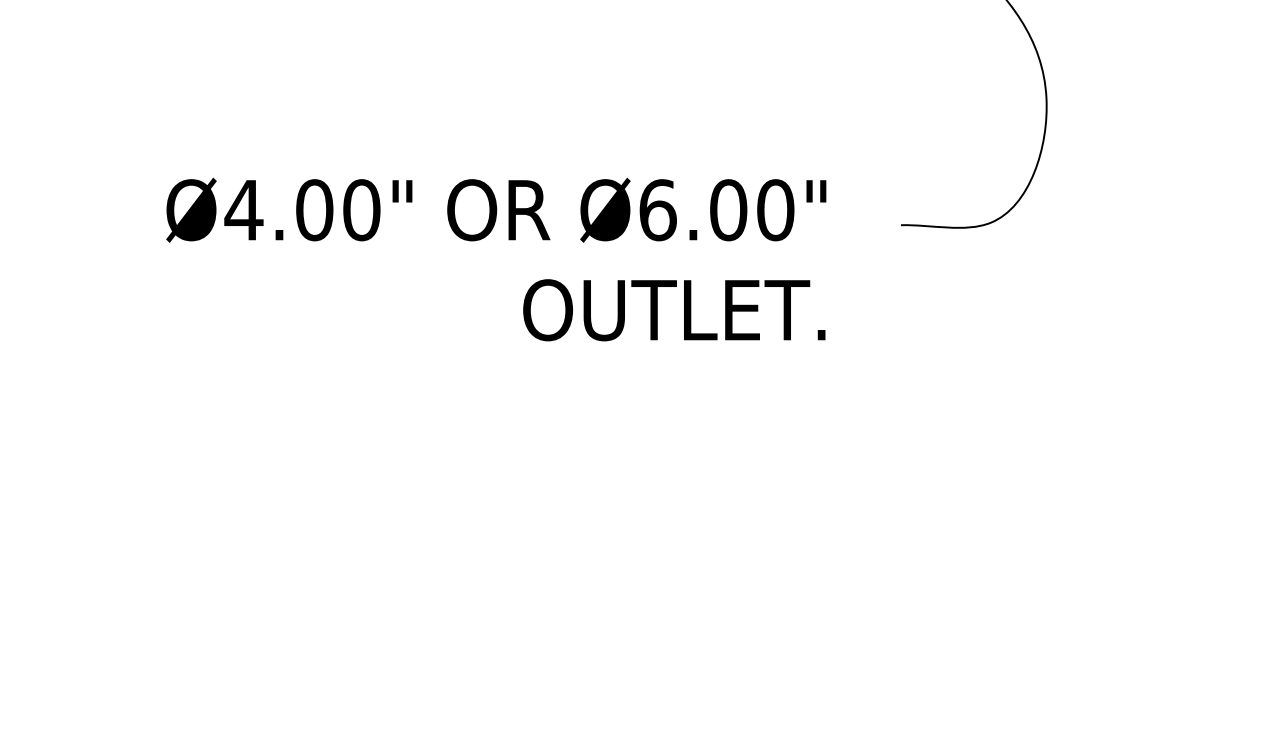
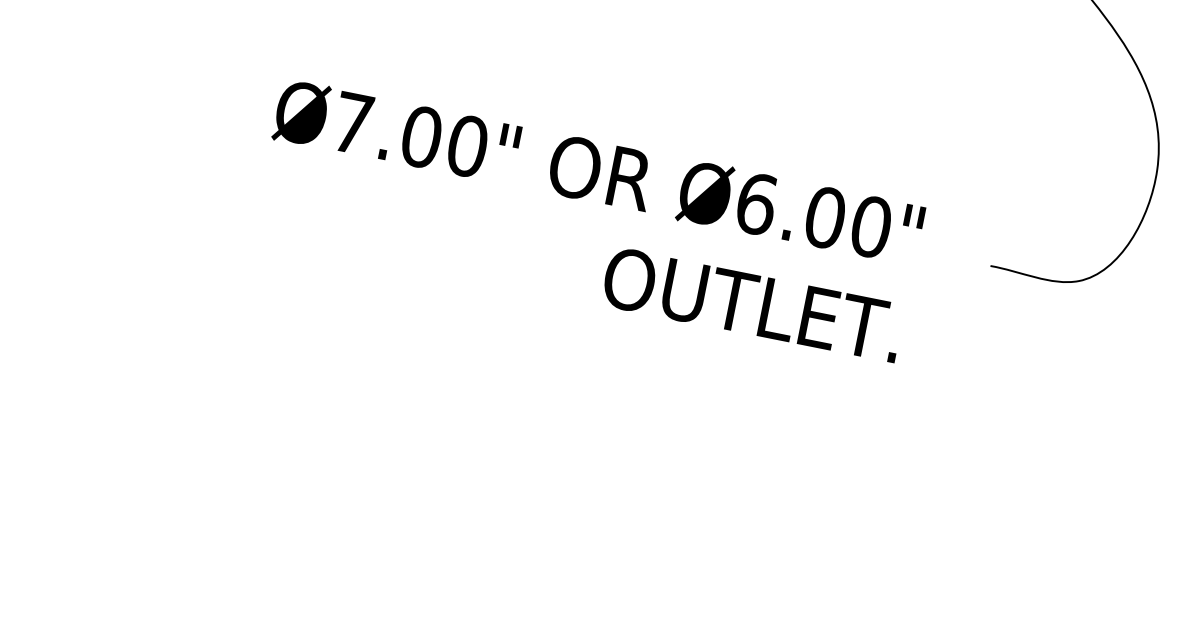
text: (243, 210) -> (352, 123), Ø4.00" -> Ø7.00"

